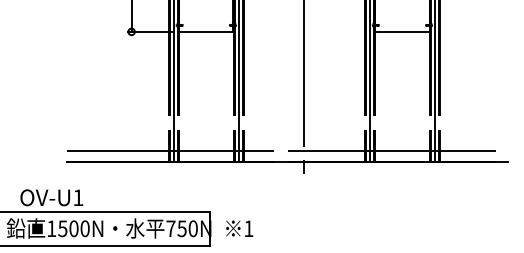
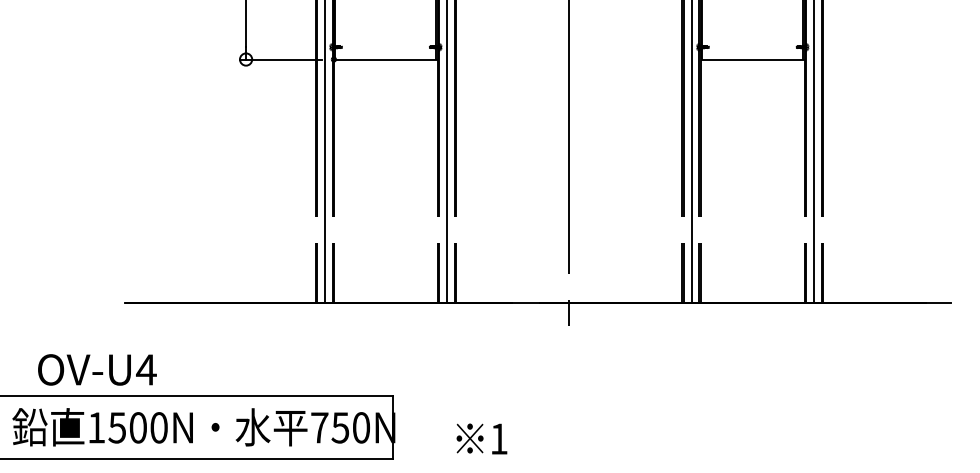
line: (287, 150) -> (537, 281), removed
text: (77, 197) -> (144, 369), OV-U1 -> OV-U4
text: (239, 228) -> (481, 438), moved

